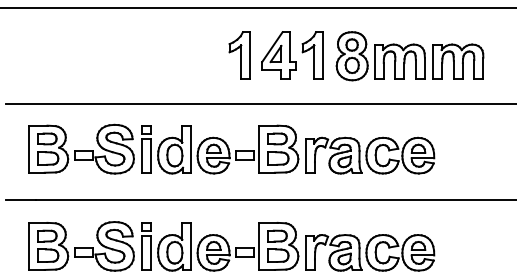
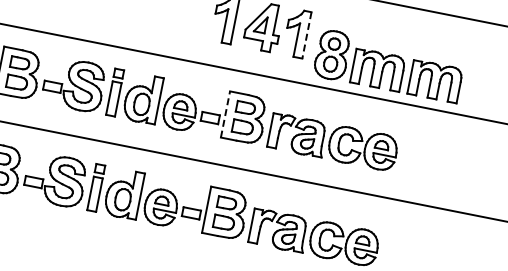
line: (323, 55) -> (307, 35), solid -> dashed
part: (409, 56) -> (388, 66), moved
line: (258, 149) -> (225, 114), solid -> dashed

